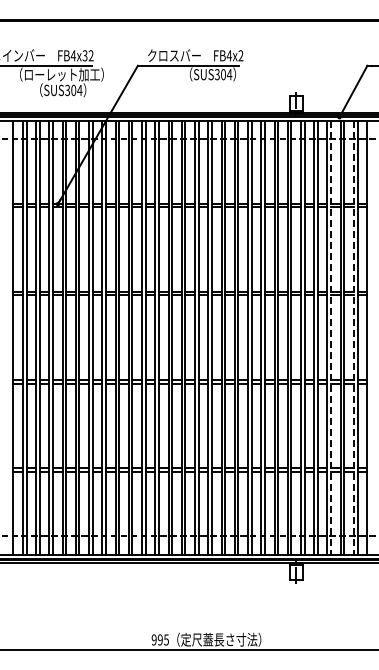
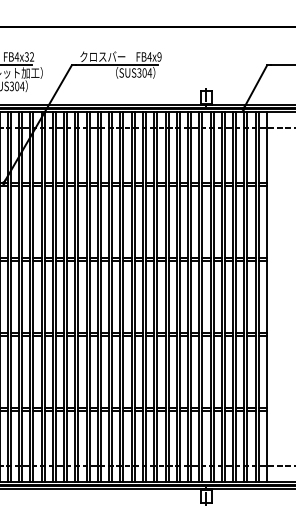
text: (240, 55) -> (159, 56), FB4x2 -> FB4x9
line: (331, 338) -> (236, 297), dashed -> solid
line: (353, 338) -> (255, 297), dashed -> solid

